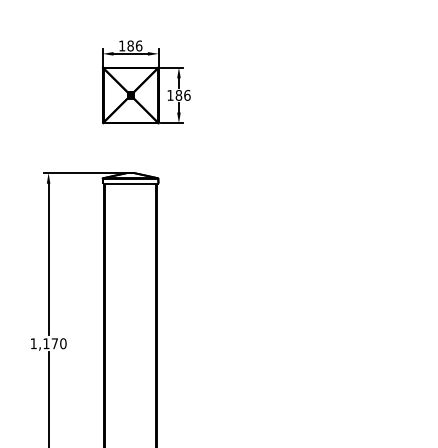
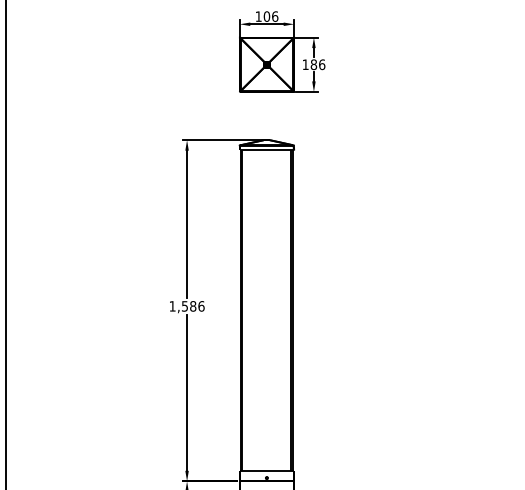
text: (130, 45) -> (266, 16), 186 -> 106
text: (54, 343) -> (192, 306), 1,170 -> 1,586

